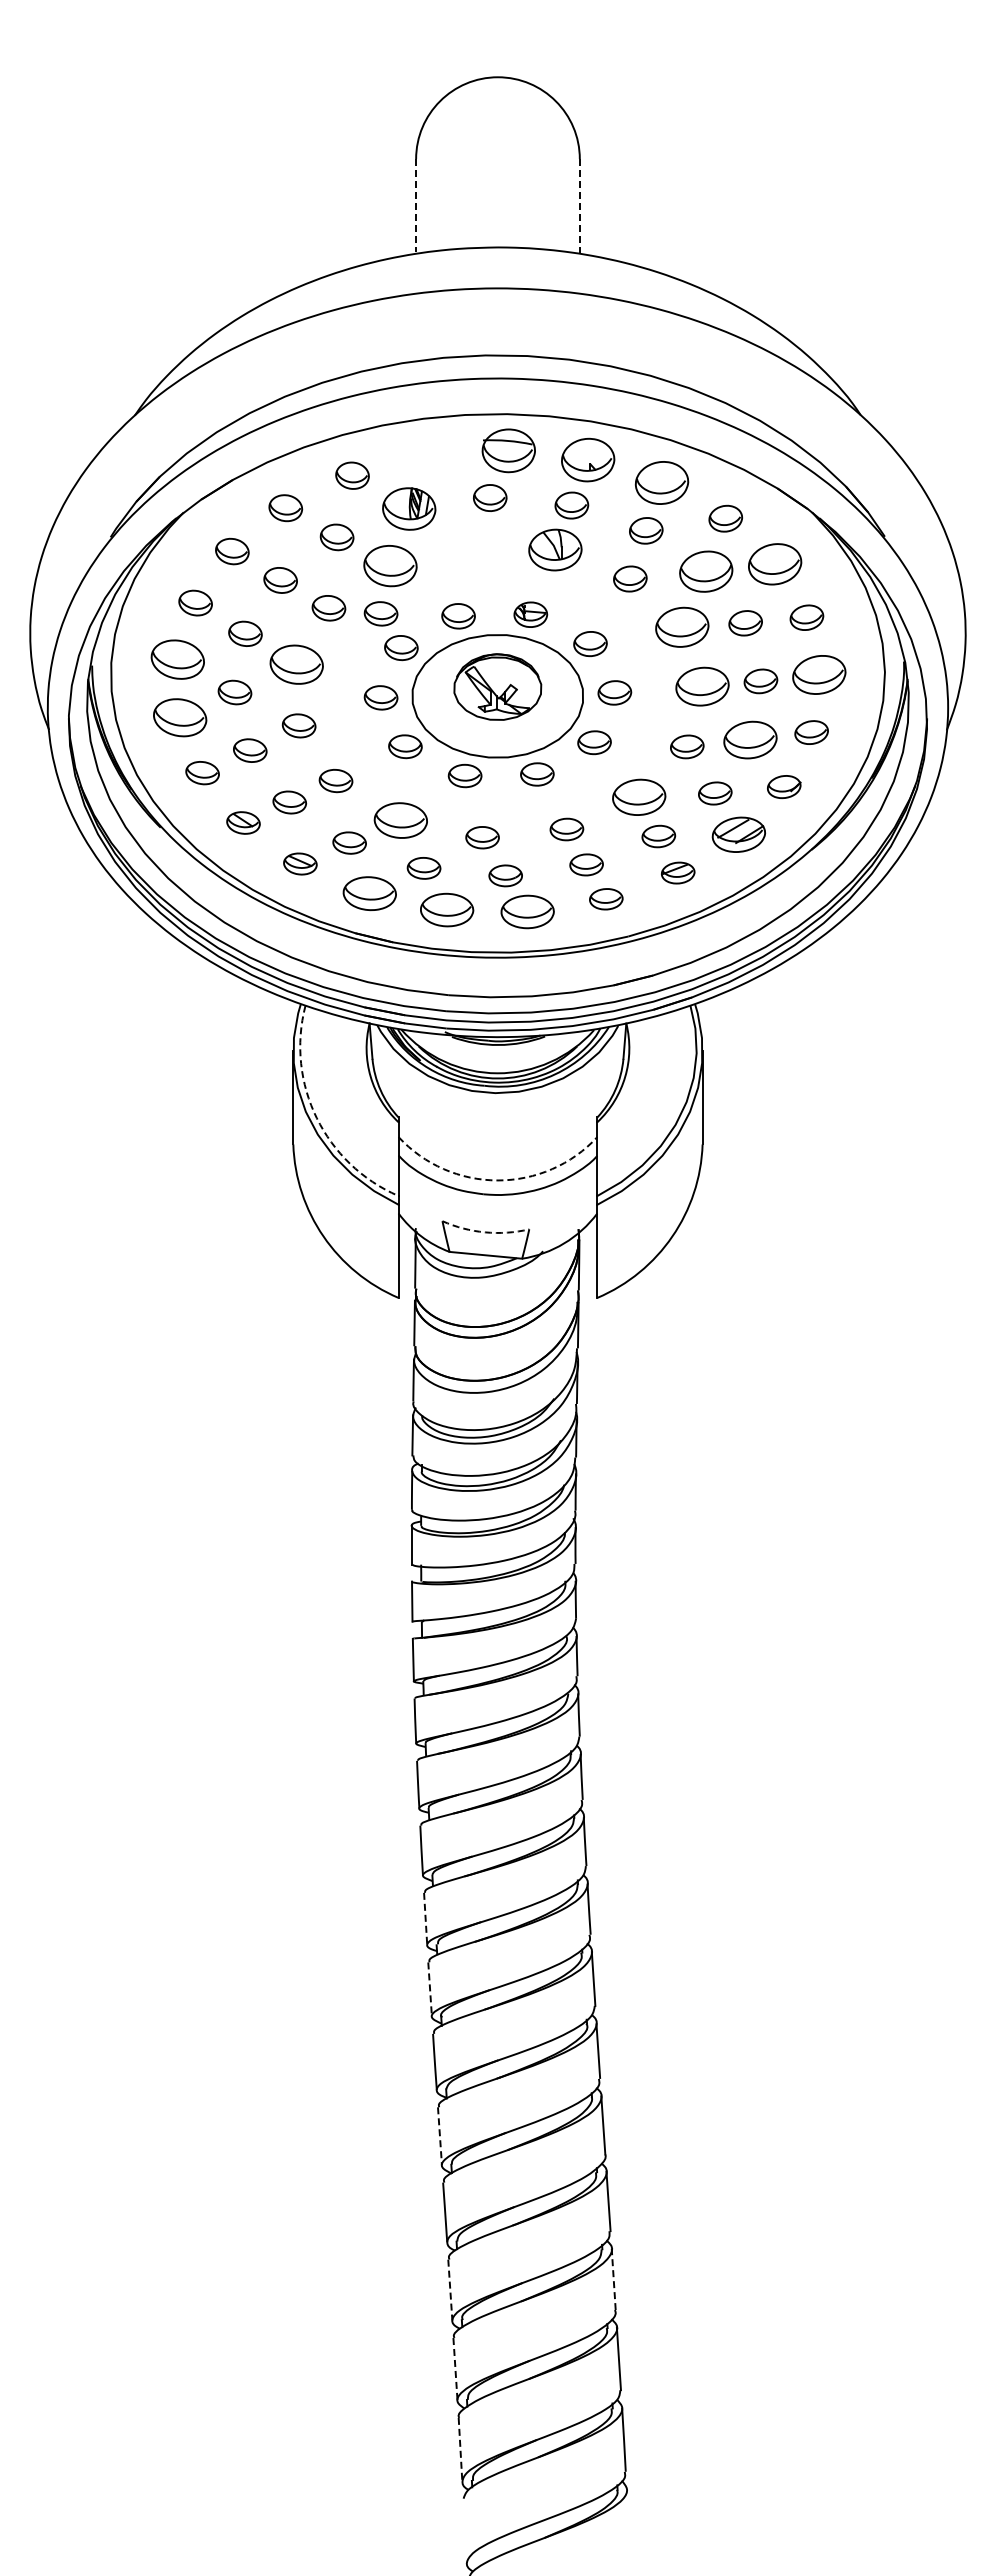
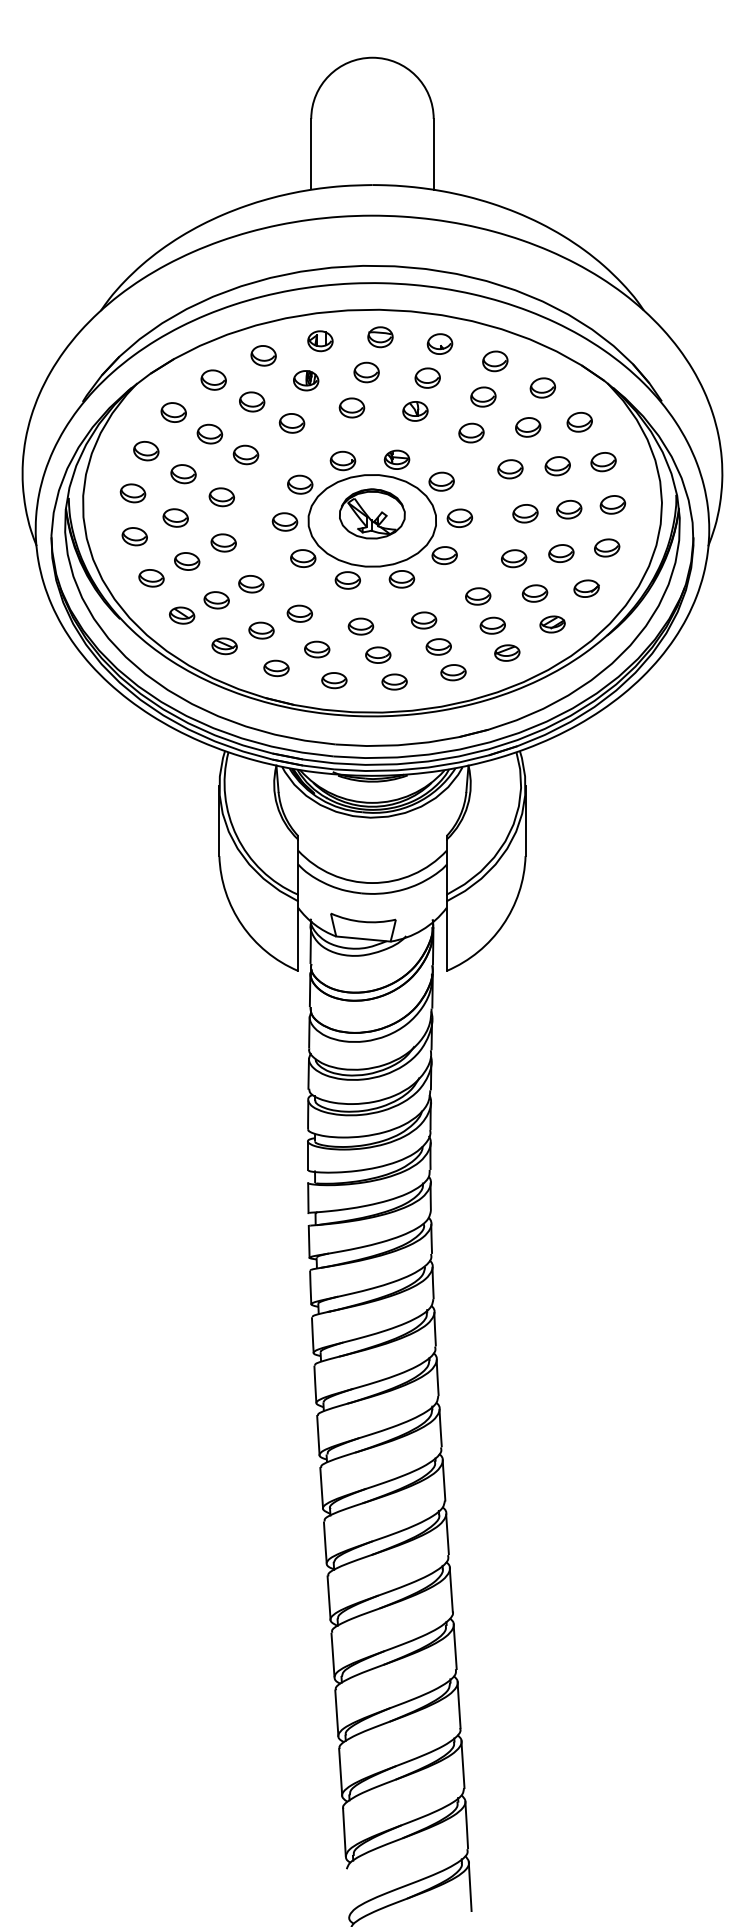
line: (416, 205) -> (311, 153), dashed -> solid
line: (579, 206) -> (433, 154), dashed -> solid
part: (508, 450) -> (380, 336), size x0.62
part: (428, 456) -> (320, 341), added
part: (588, 459) -> (440, 343), size x0.62
part: (662, 483) -> (495, 361), size x0.62
part: (409, 508) -> (306, 380), size x0.62
part: (470, 545) -> (351, 408), added
part: (555, 549) -> (415, 411), size x0.62
part: (774, 564) -> (579, 422), size x0.62
part: (390, 565) -> (292, 422), size x0.62
part: (705, 570) -> (527, 426), size x0.62
part: (380, 613) -> (284, 458), removed
part: (682, 627) -> (510, 469), size x0.62
part: (177, 659) -> (132, 493), size x0.62
part: (296, 664) -> (221, 497), size x0.62
part: (819, 674) -> (613, 504), size x0.62
part: (702, 686) -> (525, 513), size x0.62
part: (180, 716) -> (134, 535), size x0.62
part: (750, 739) -> (561, 553), size x0.62
part: (639, 797) -> (478, 596), size x0.62
part: (400, 820) -> (299, 613), size x0.62
part: (738, 834) -> (552, 624), size x0.62
part: (369, 893) -> (276, 668), size x0.62
part: (446, 909) -> (333, 680), size x0.62
part: (527, 911) -> (394, 681), size x0.62
arc: (316, 1118) -> (236, 836), dashed -> solid
arc: (497, 1180) -> (372, 883), dashed -> solid
arc: (485, 1232) -> (363, 921), dashed -> solid
line: (425, 1919) -> (318, 1435), dashed -> solid
line: (430, 1989) -> (322, 1488), dashed -> solid
line: (440, 2136) -> (329, 1598), dashed -> solid
line: (613, 2279) -> (458, 1705), dashed -> solid
line: (450, 2290) -> (336, 1713), dashed -> solid
line: (455, 2369) -> (340, 1772), dashed -> solid
line: (460, 2449) -> (344, 1832), dashed -> solid
line: (628, 2521) -> (470, 1886), added

